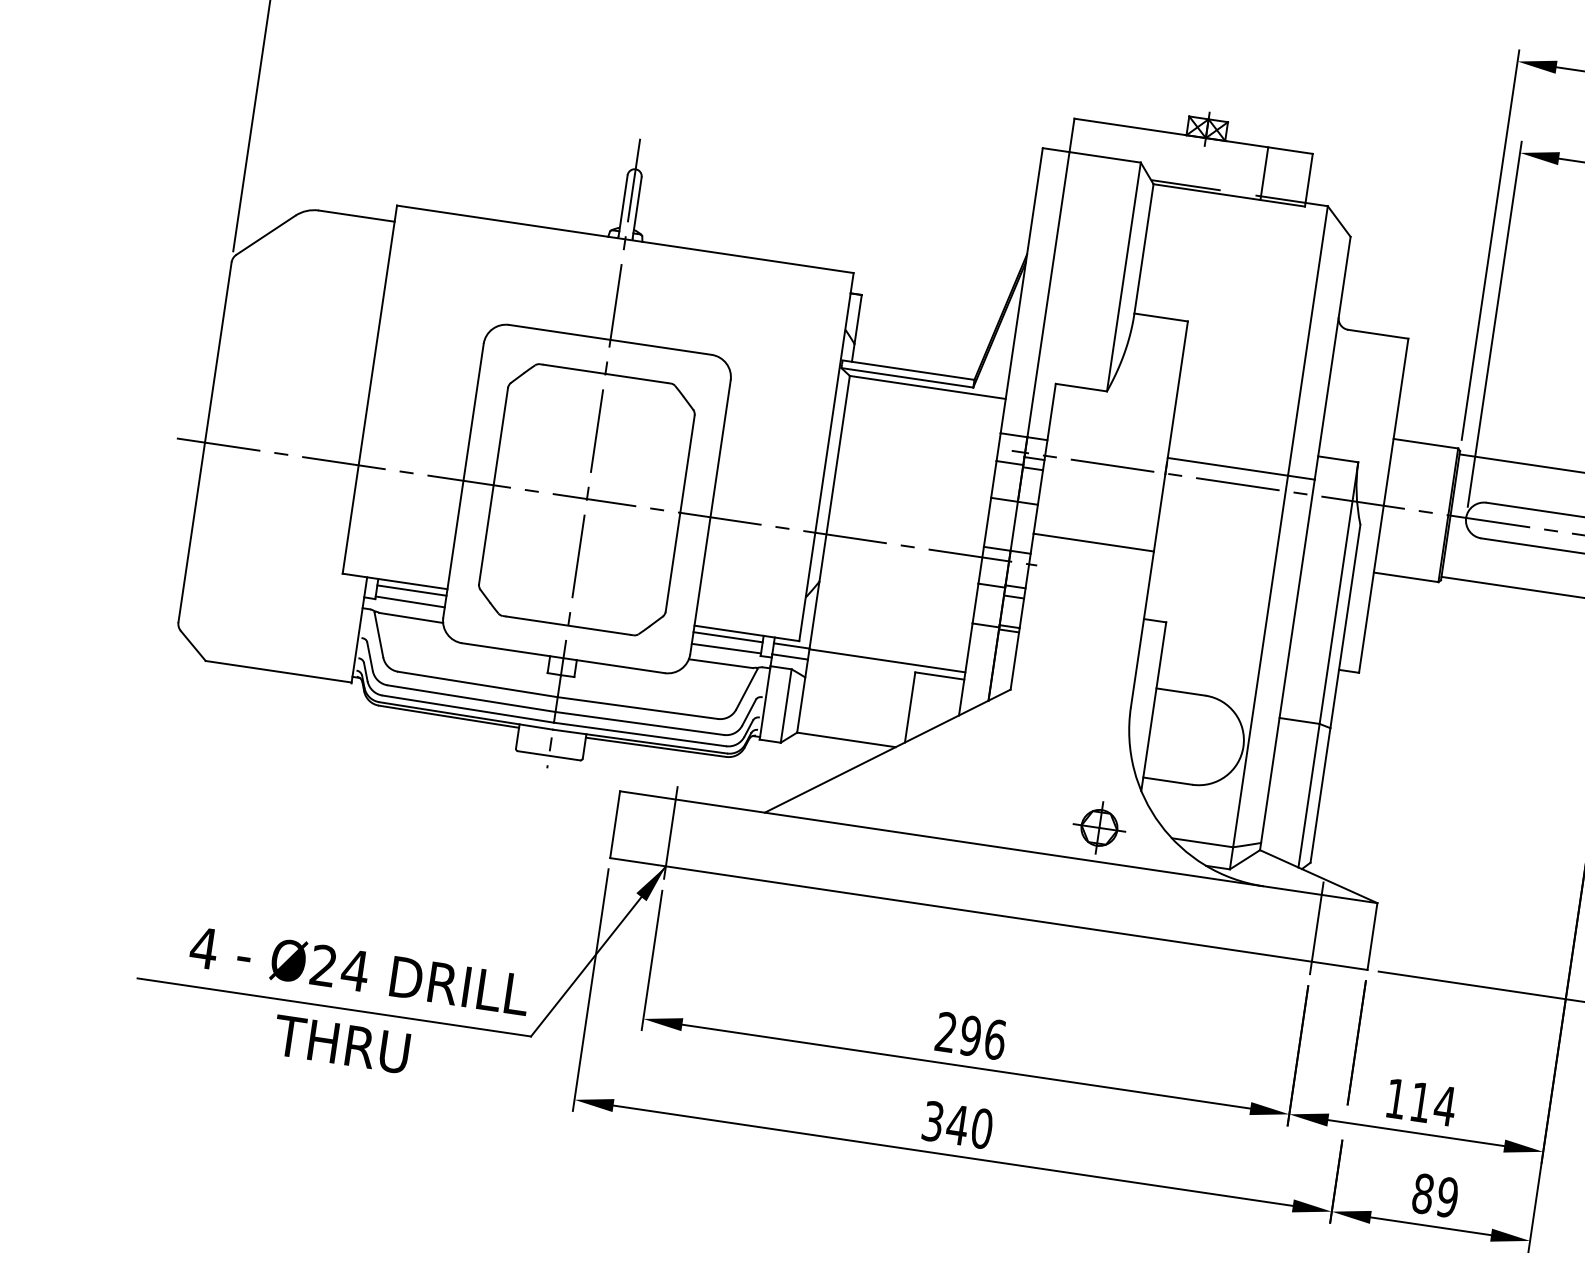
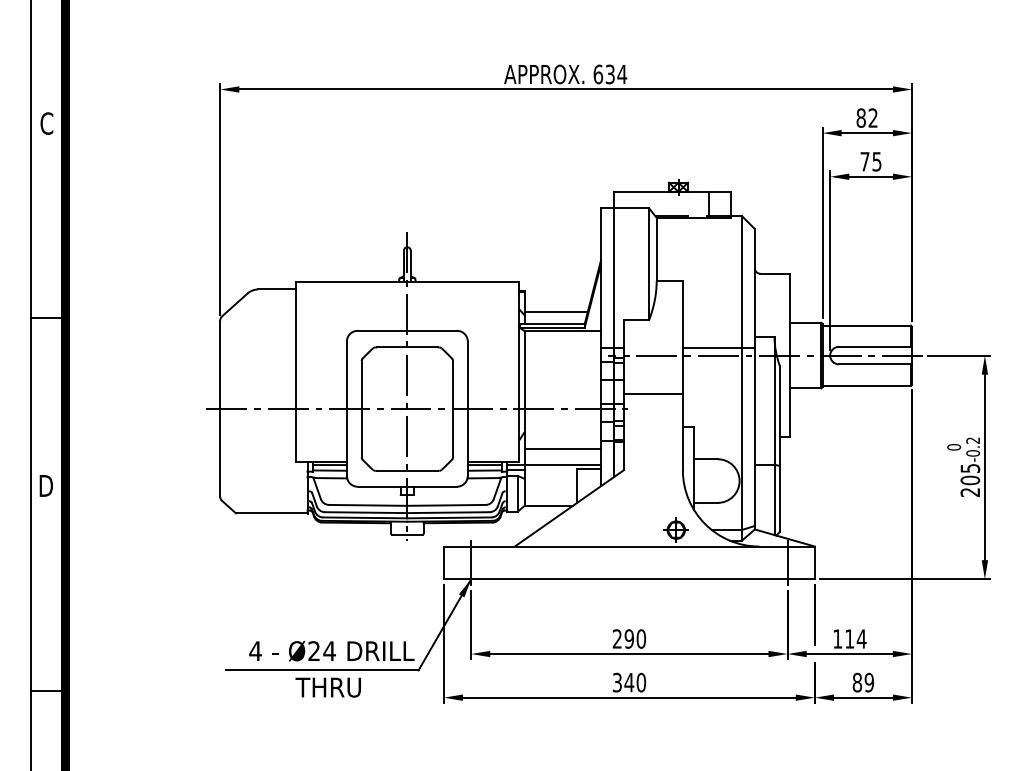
line: (918, 347) -> (555, 312), added
line: (891, 628) -> (562, 449), added
text: (995, 1038) -> (641, 638), 296 -> 290

